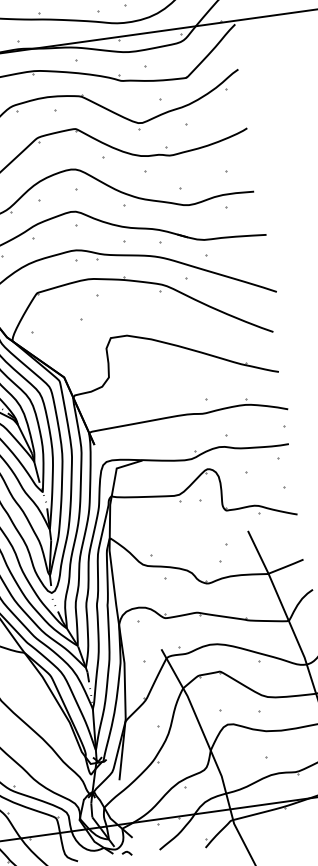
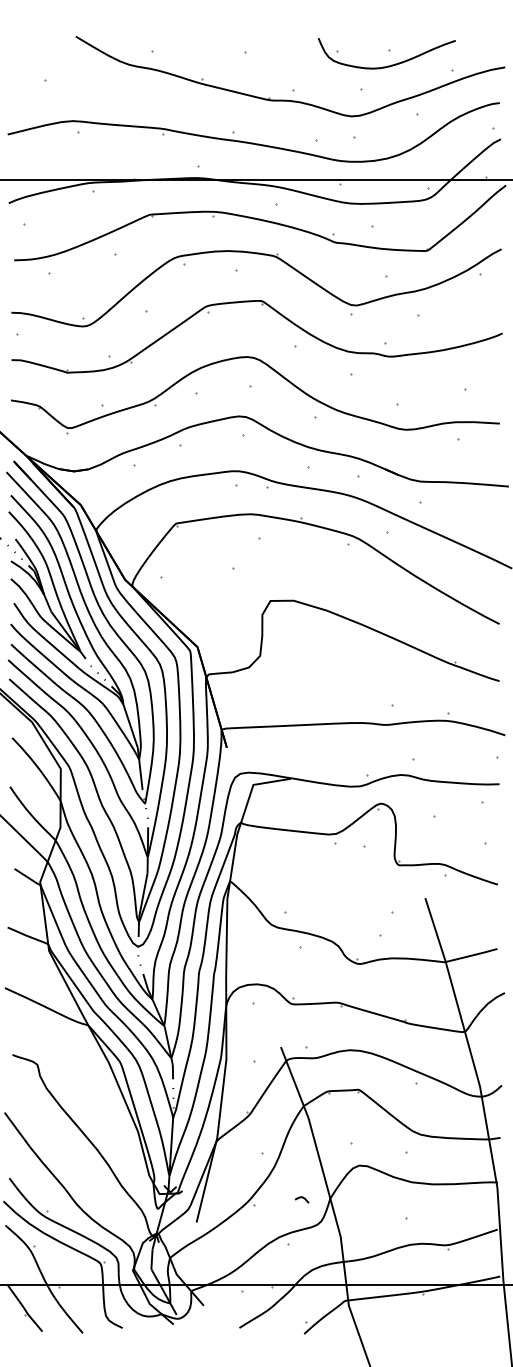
curve: (126, 852) -> (301, 1198), moved

